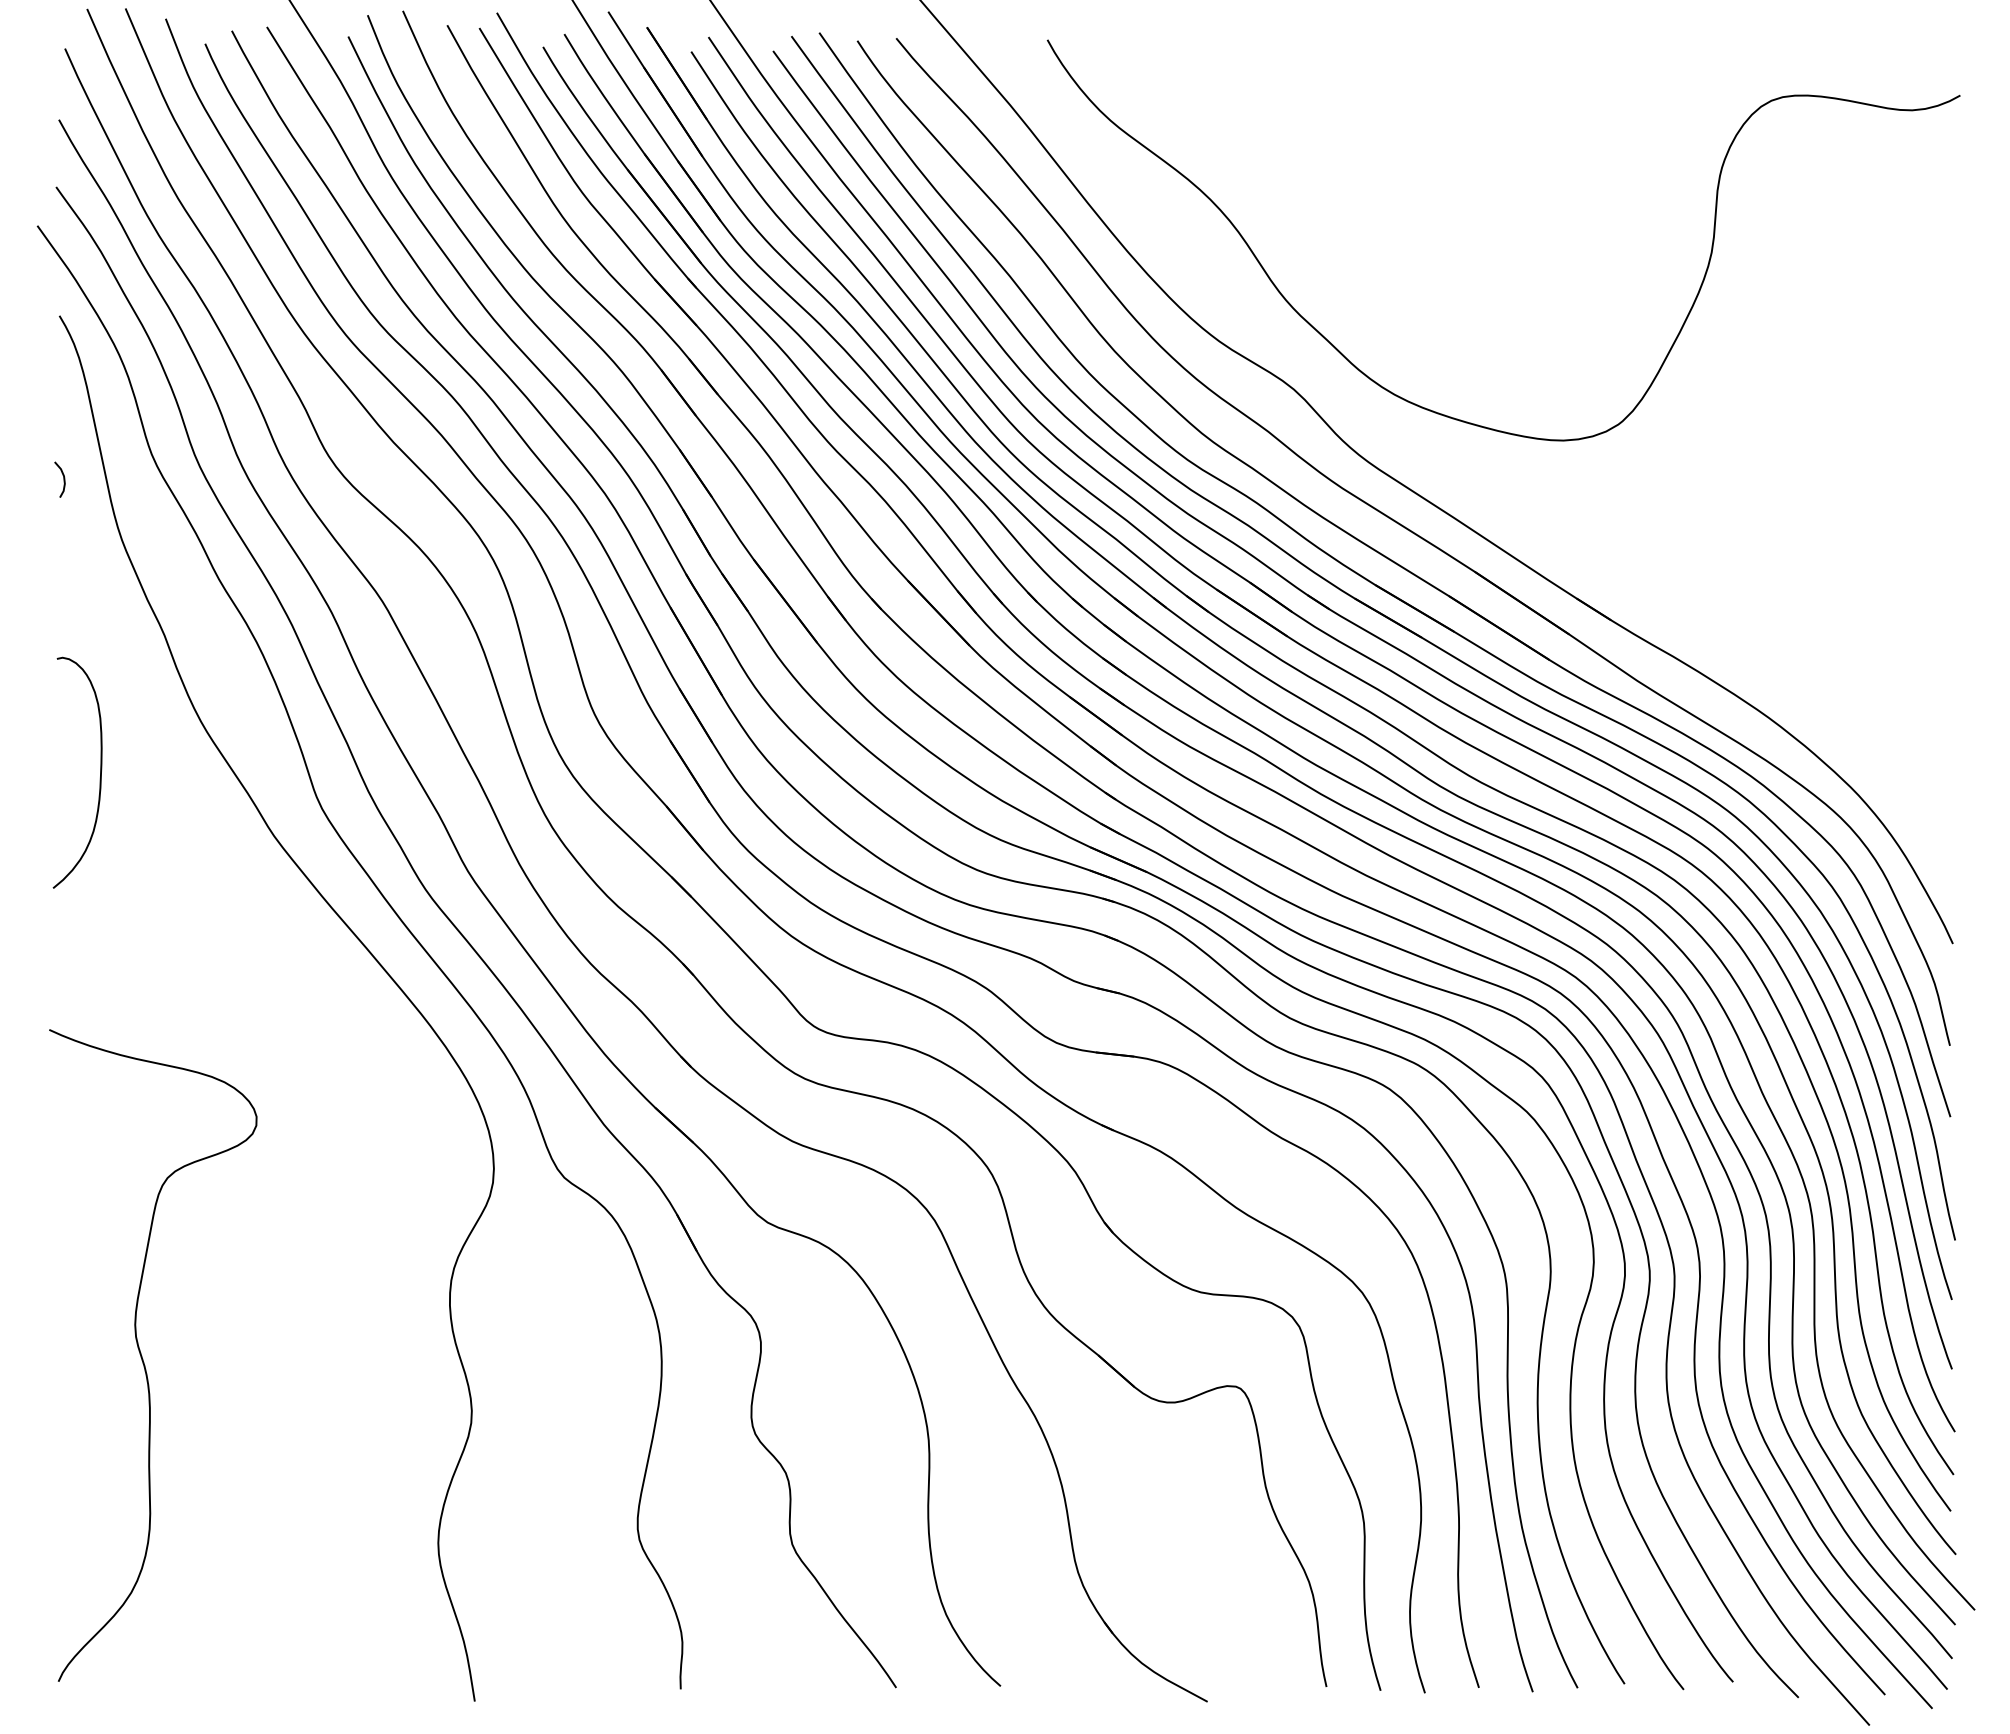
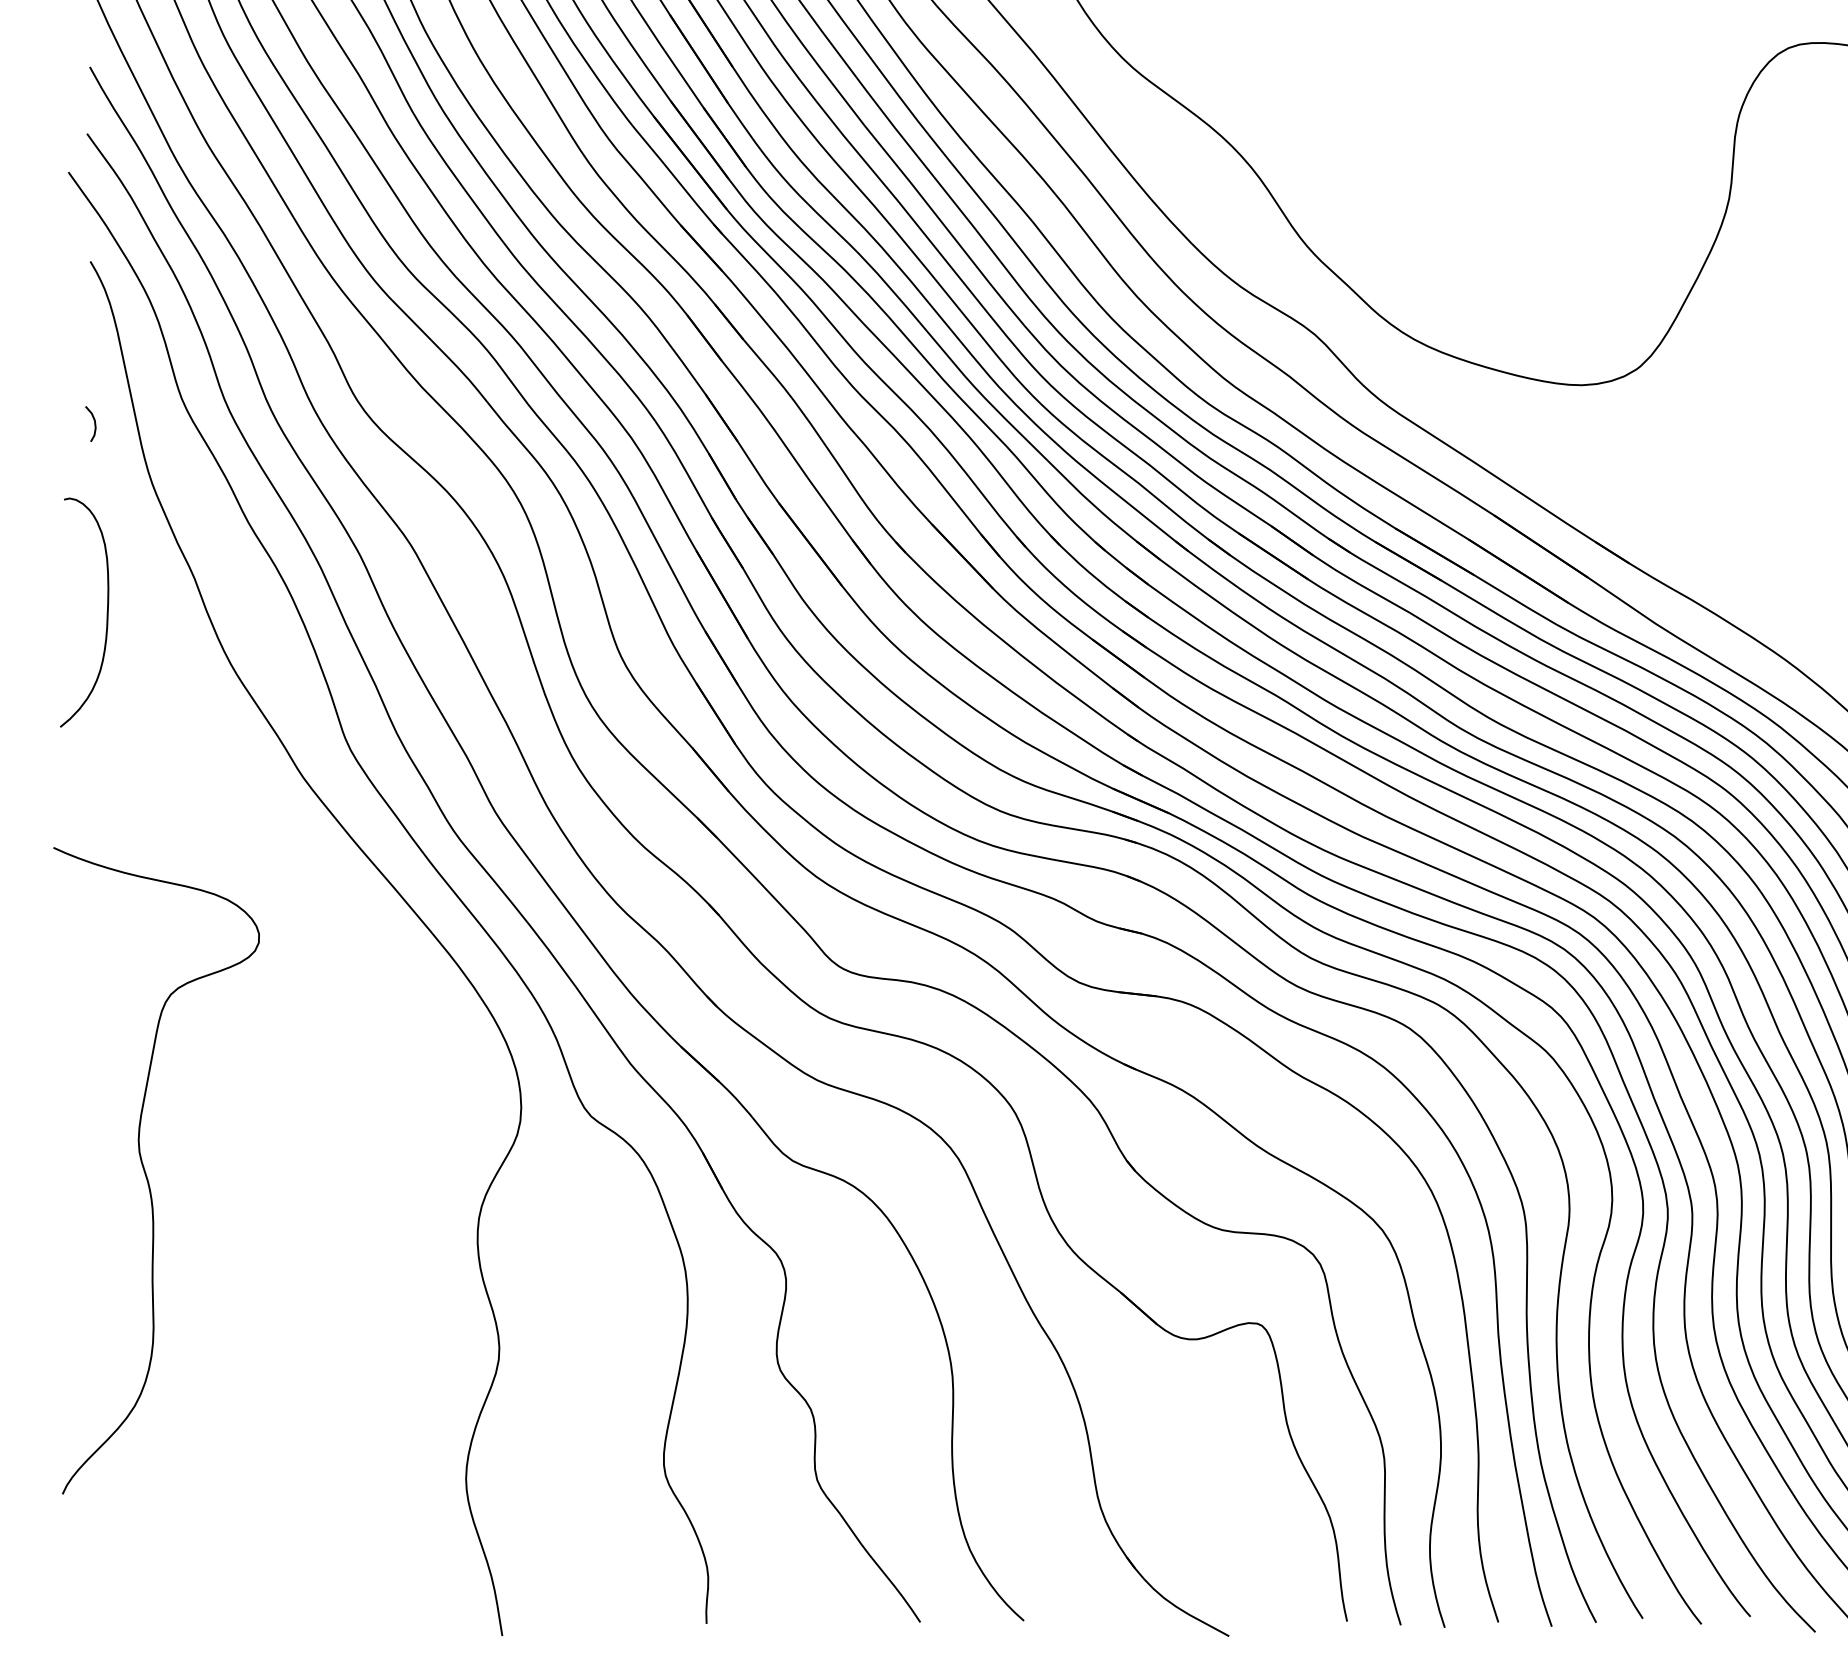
curve: (99, 778) -> (106, 618), moved
curve: (143, 1359) -> (146, 1174), moved

